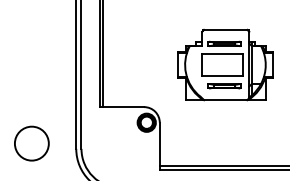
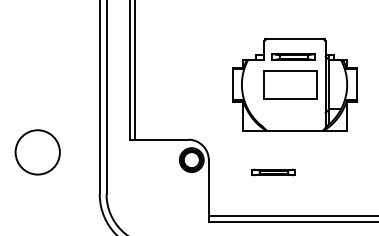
part: (224, 86) -> (273, 172), moved
circle: (31, 143) -> (37, 152), moved

